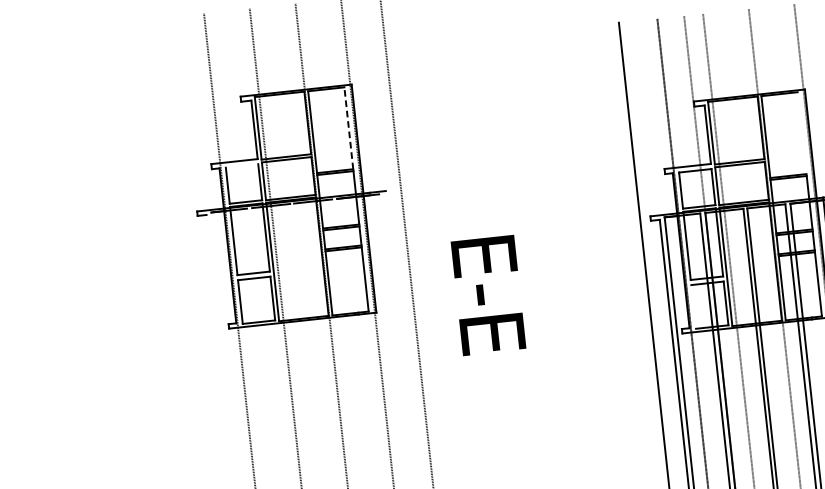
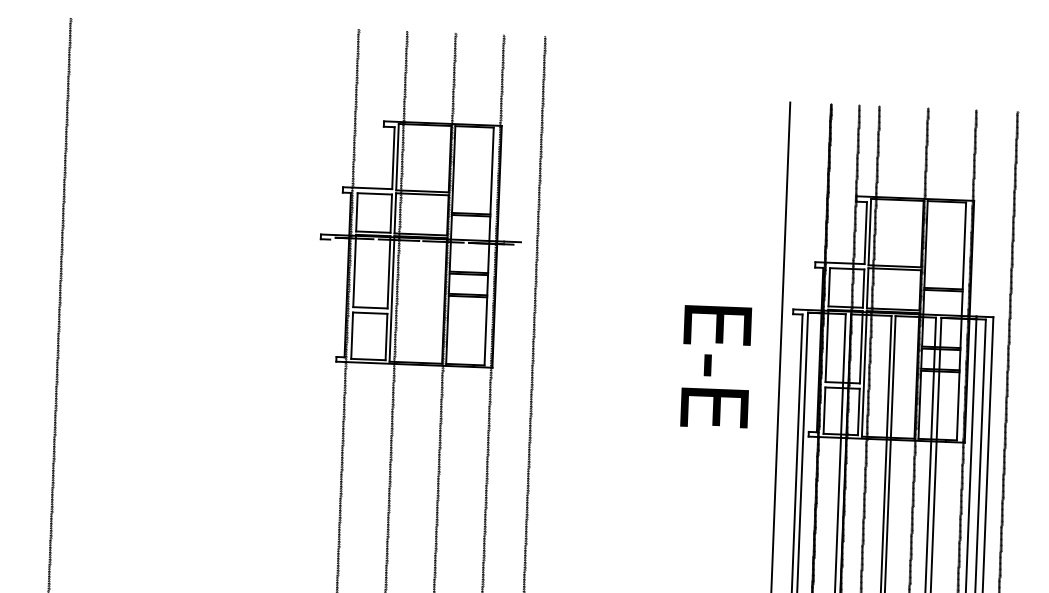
line: (349, 127) -> (492, 170), dashed -> solid
line: (802, 132) -> (964, 245), added
line: (241, 165) -> (374, 193), added
text: (488, 294) -> (716, 366), moved
line: (693, 306) -> (824, 410), added

